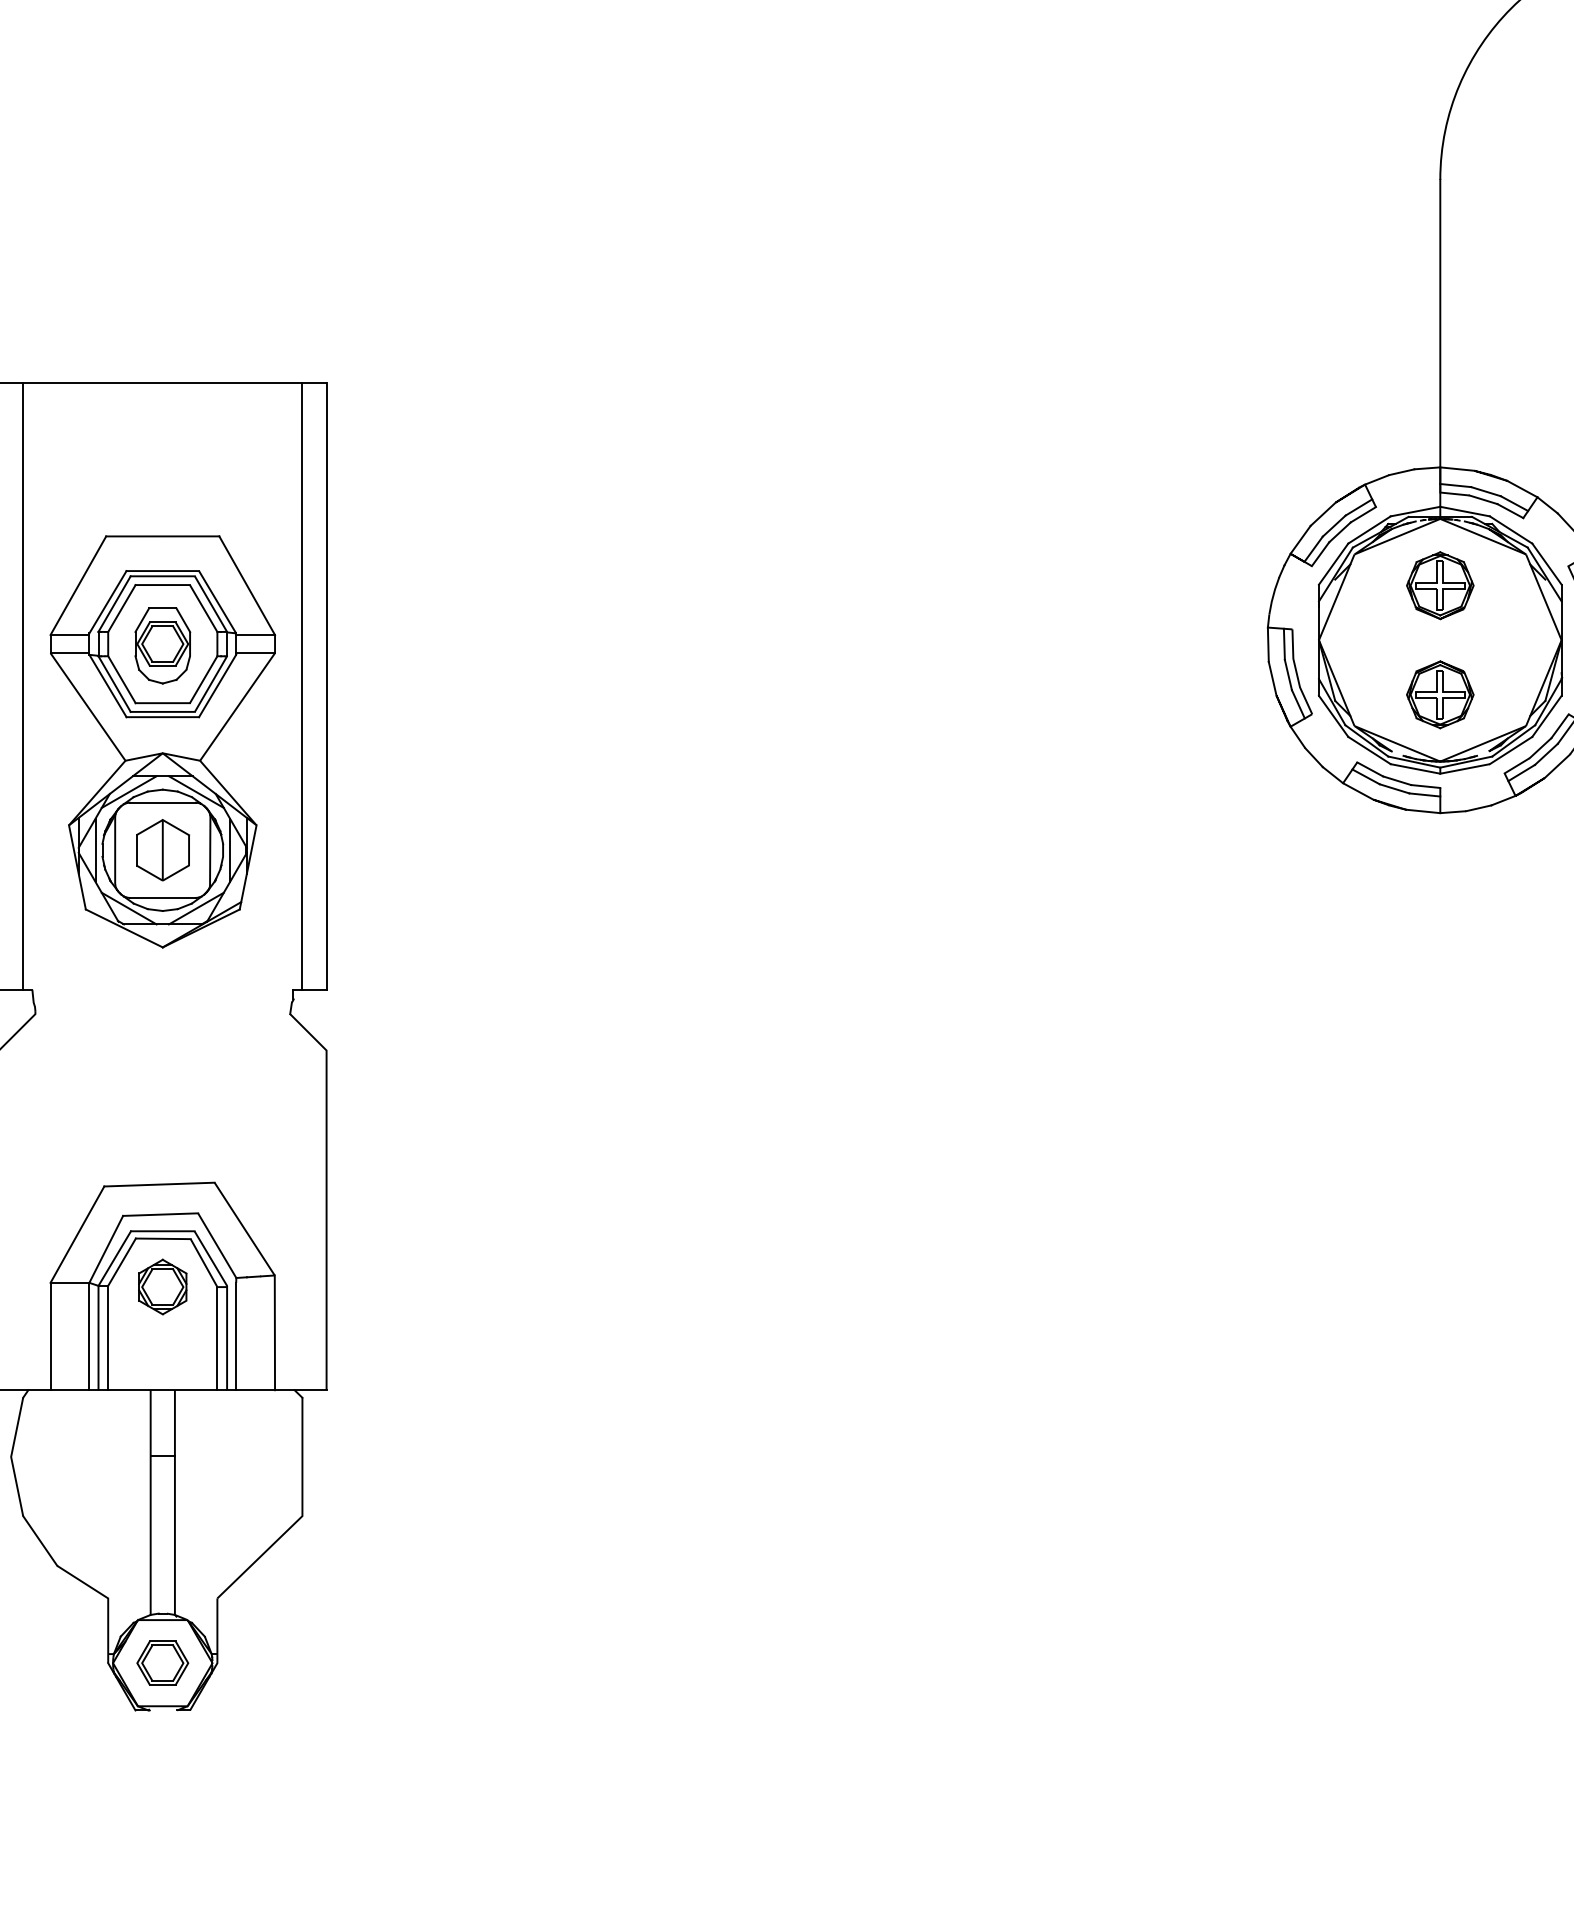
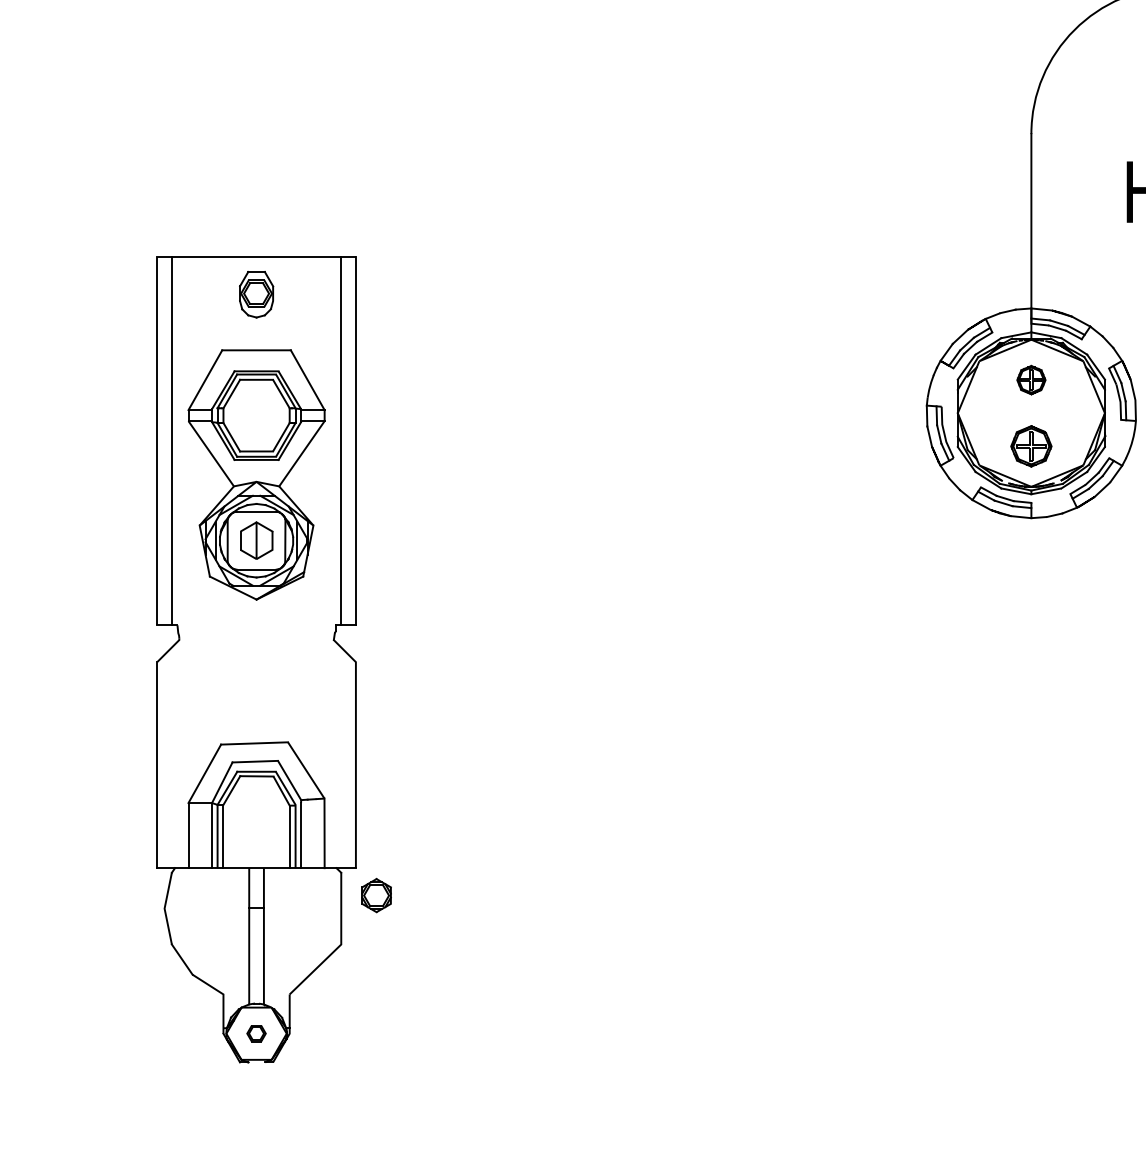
part: (1440, 584) -> (1031, 379), size x0.7
part: (162, 645) -> (256, 294), moved
part: (162, 1286) -> (376, 895), moved
part: (162, 1662) -> (256, 1033), size x0.6

